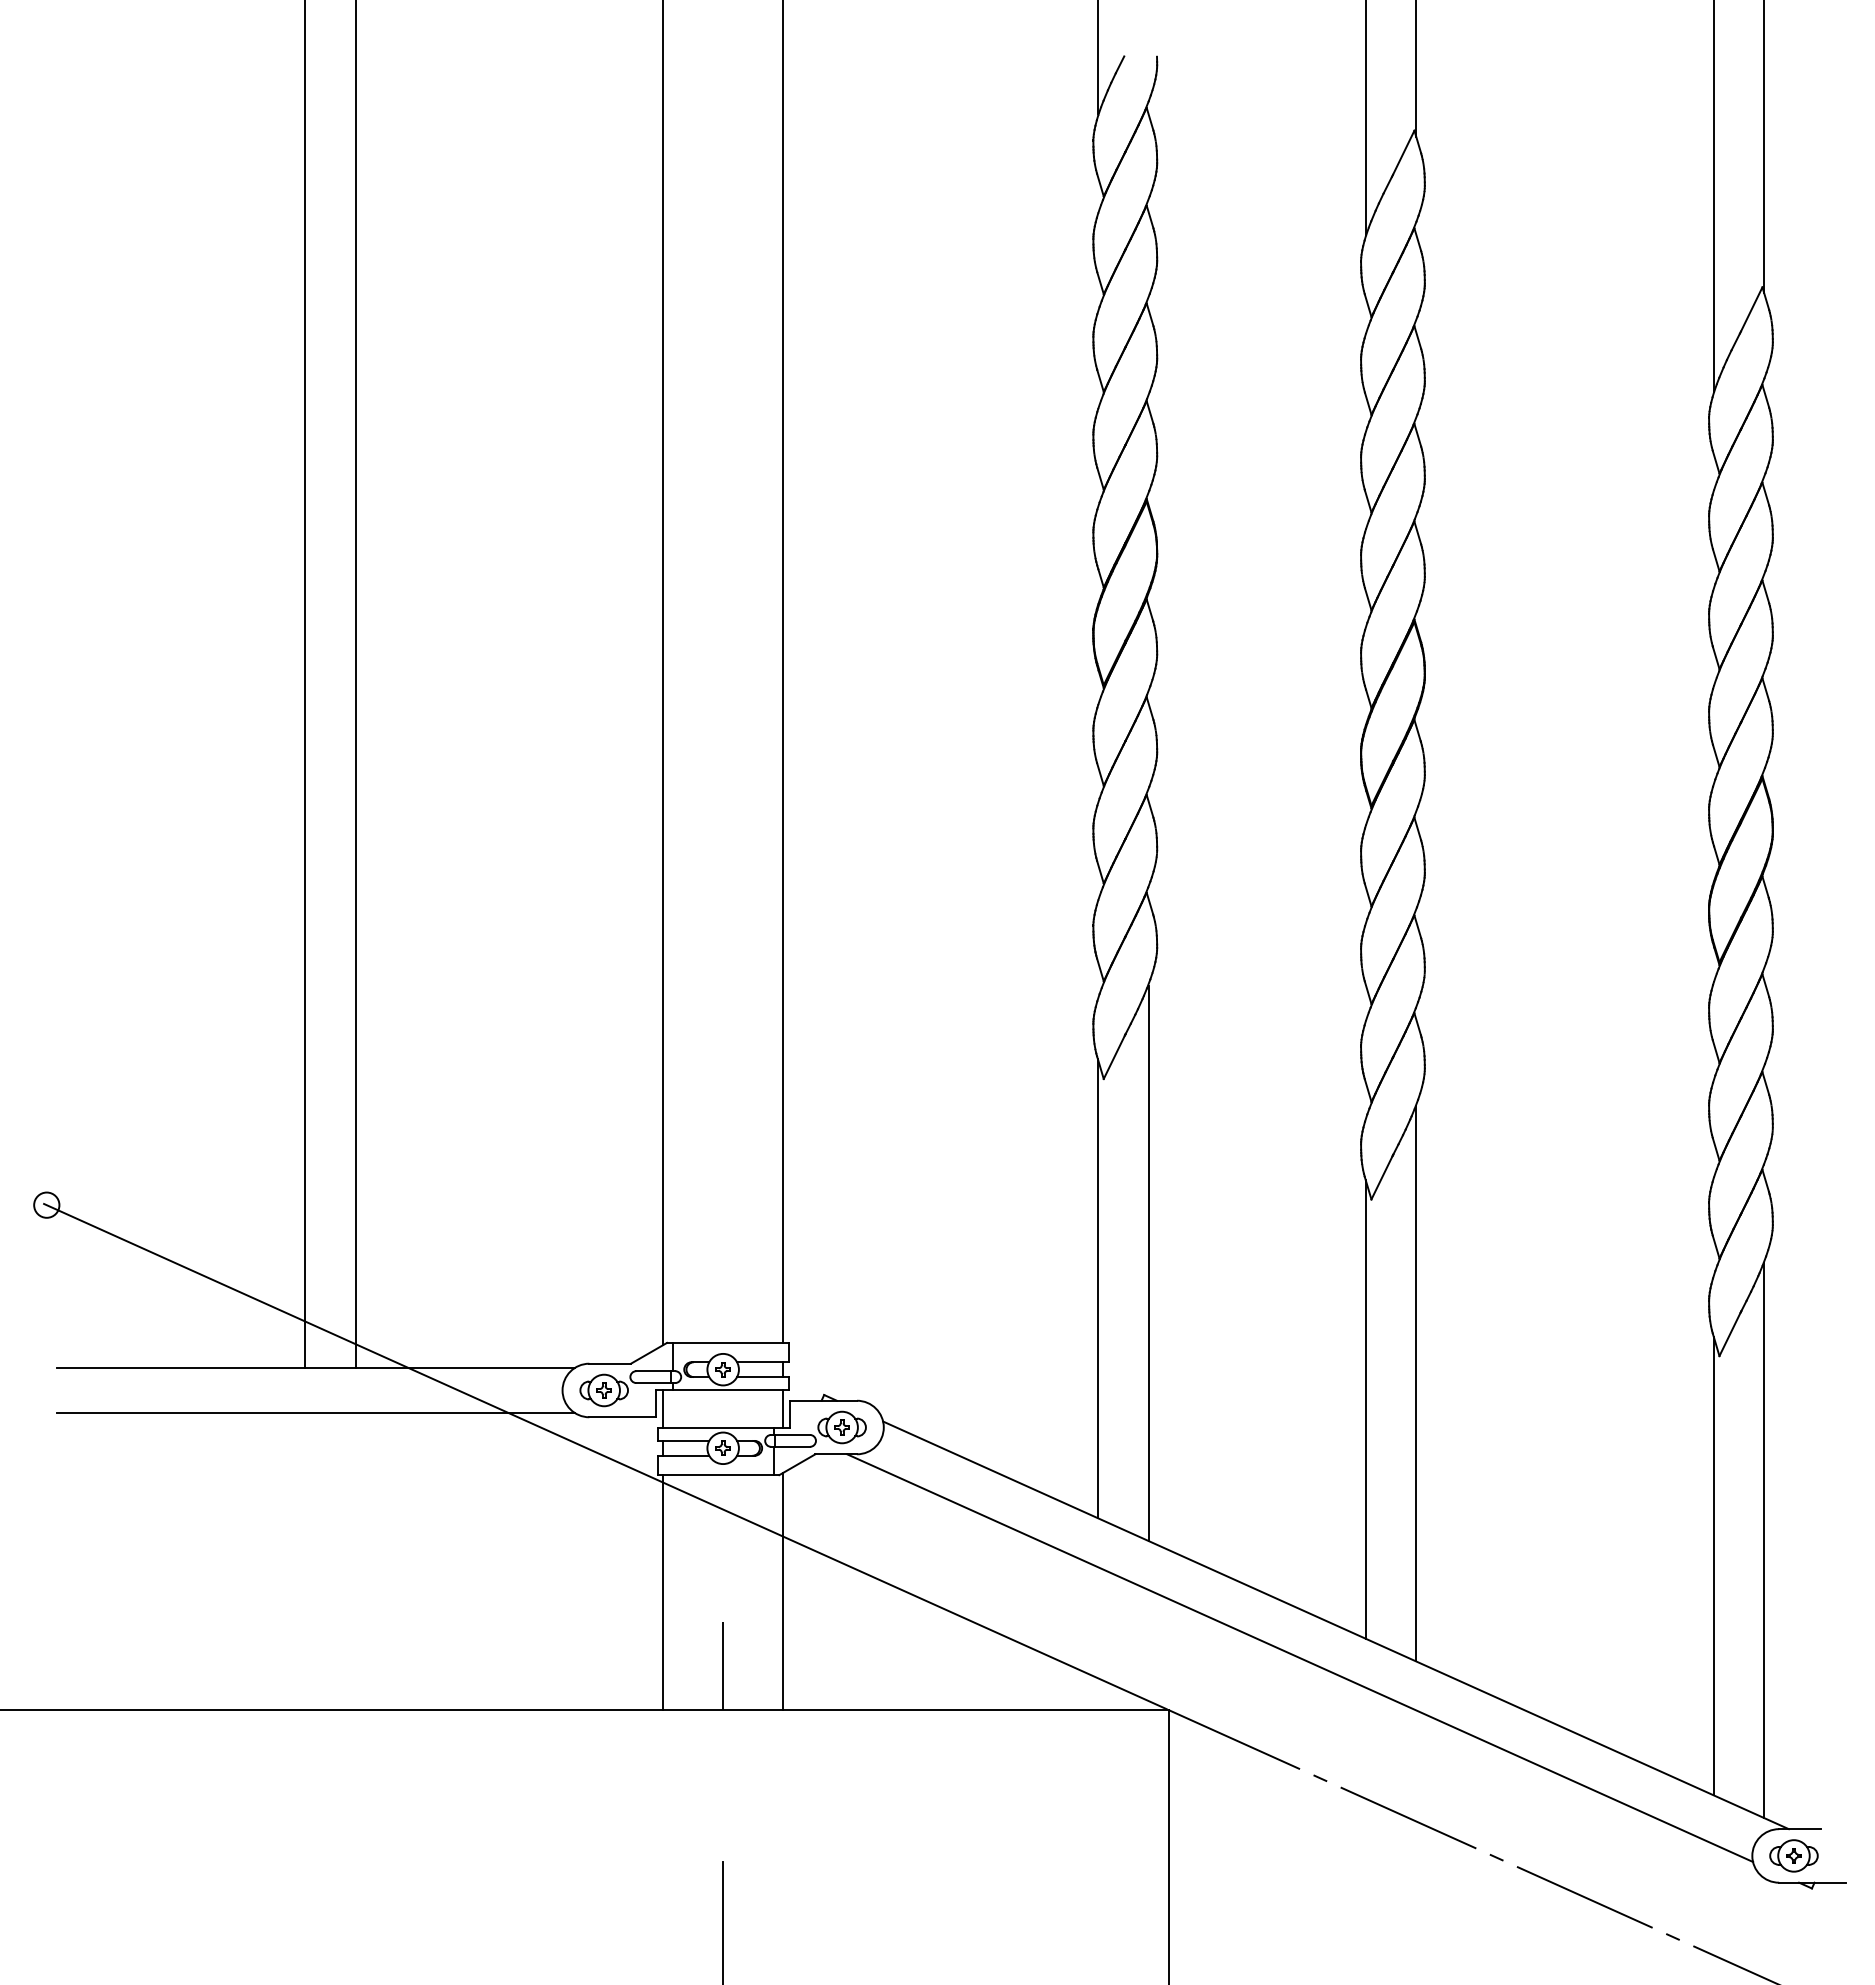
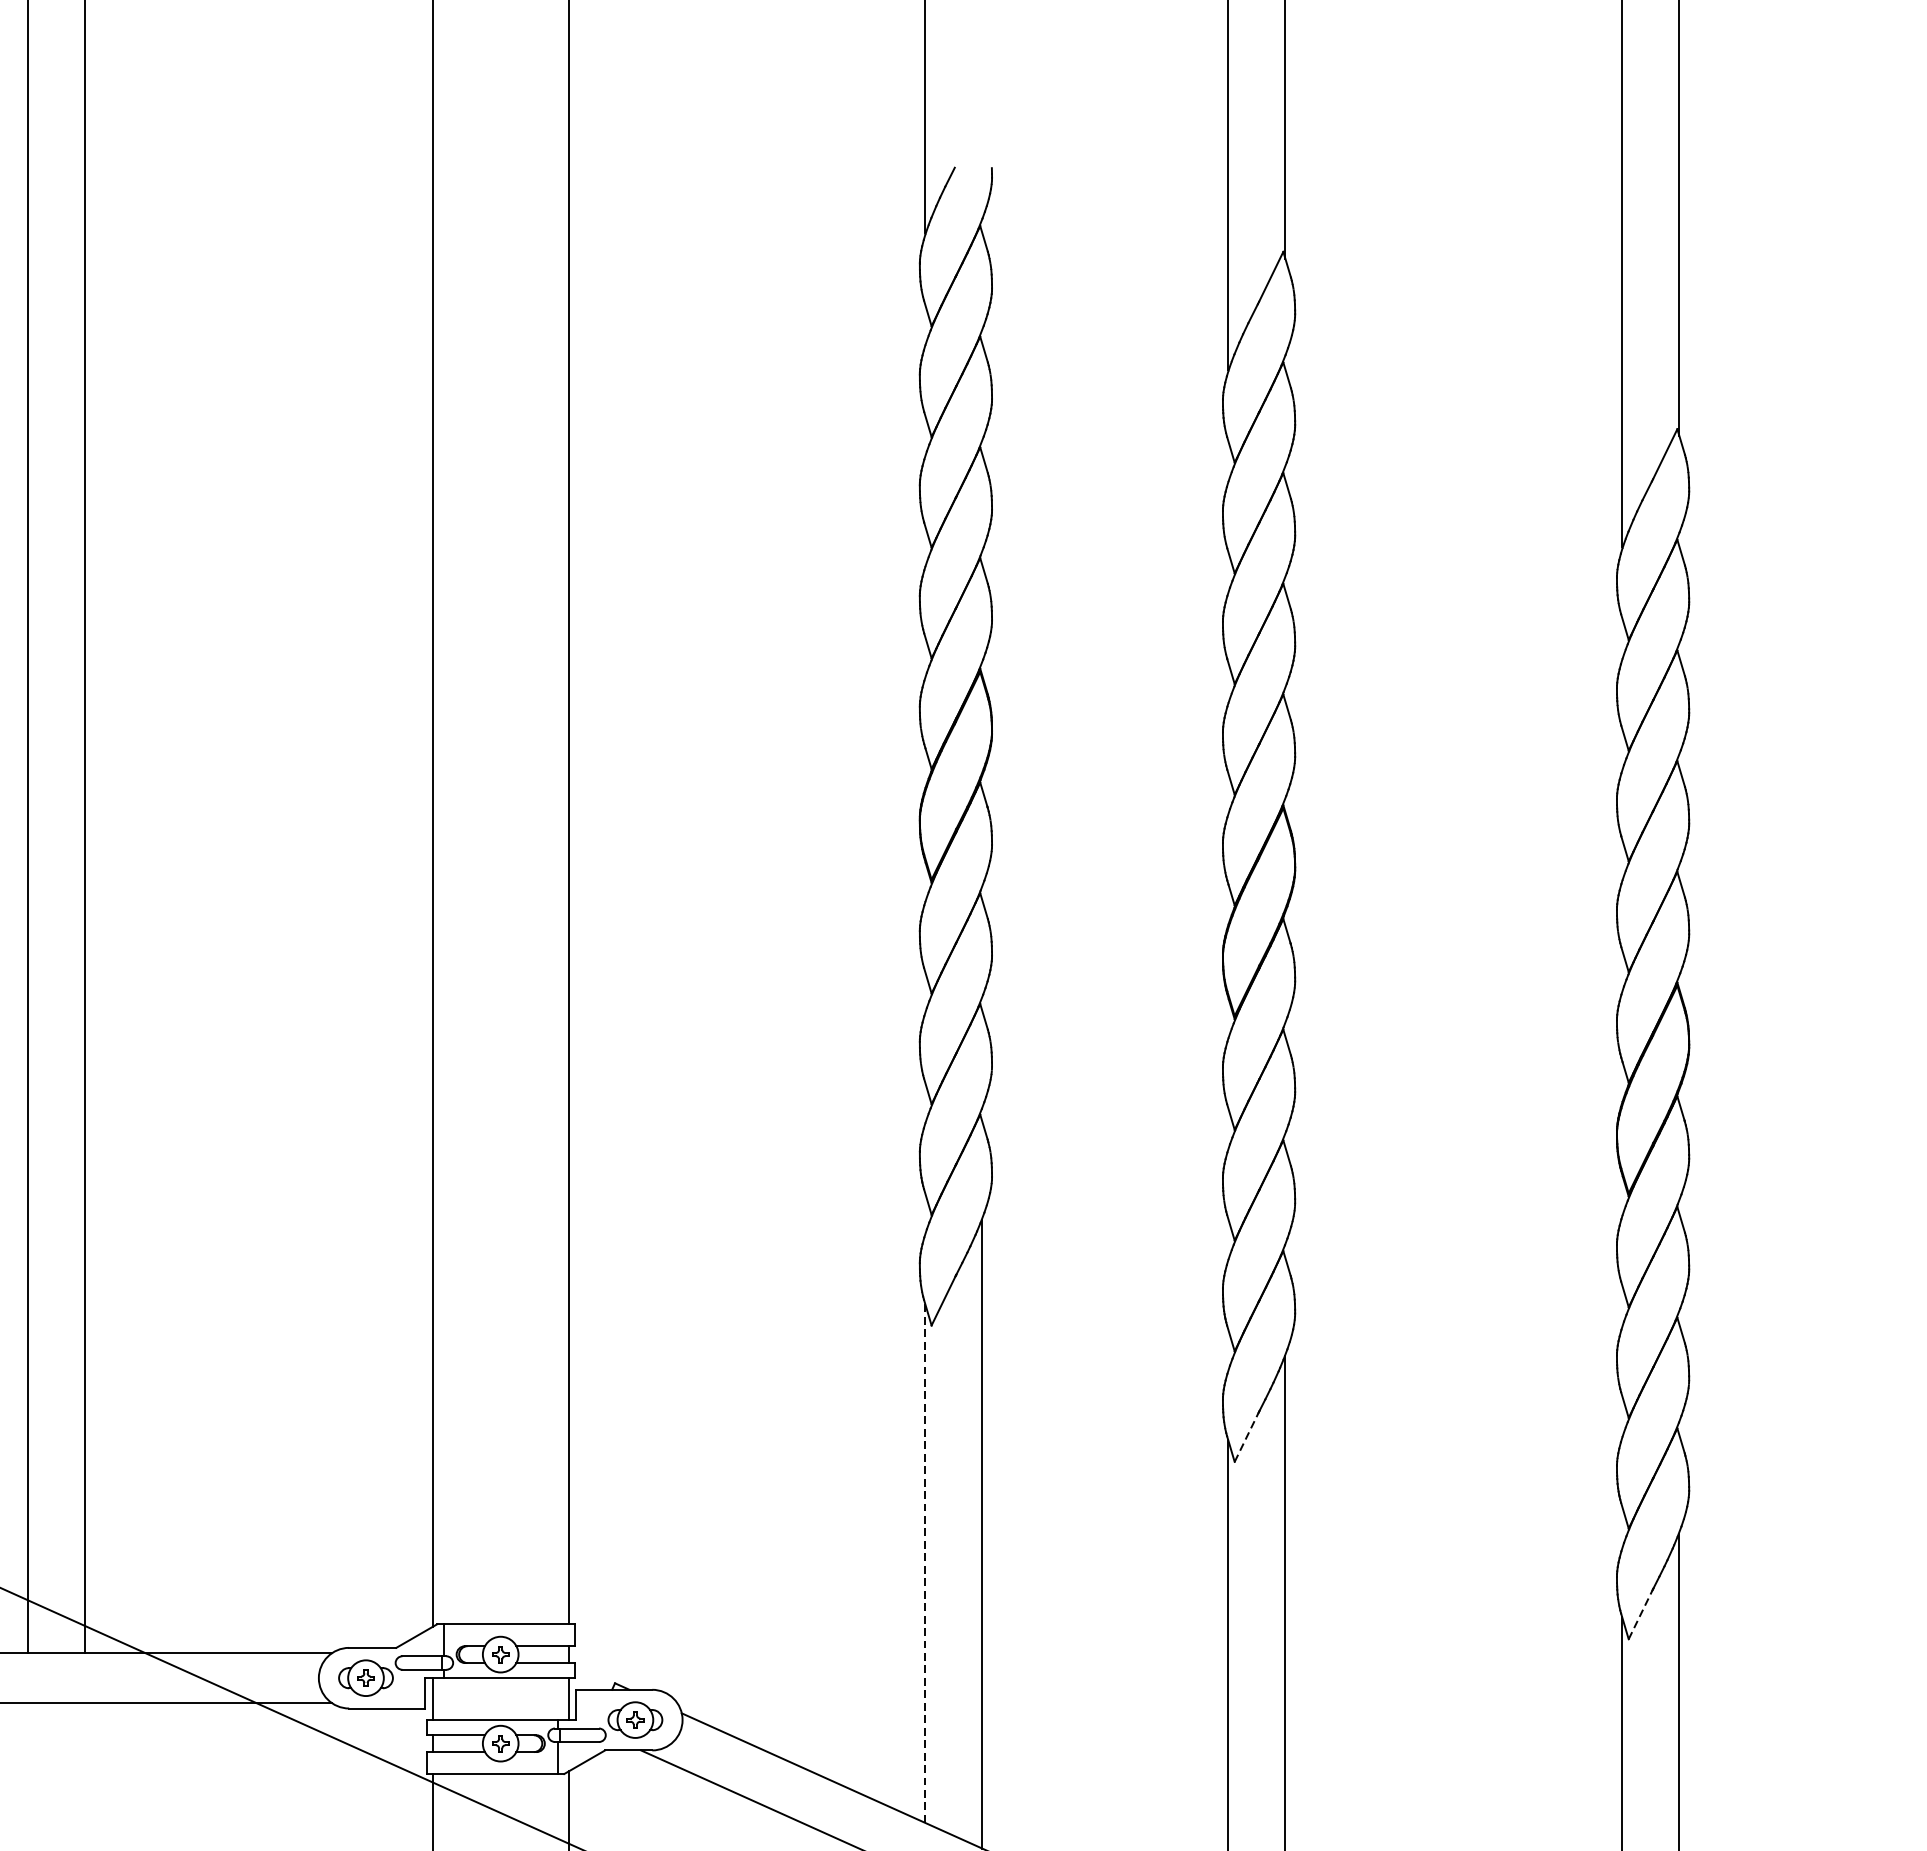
line: (1382, 1177) -> (1247, 1437), solid -> dashed
line: (1097, 1288) -> (924, 1562), solid -> dashed
line: (1730, 1334) -> (1641, 1614), solid -> dashed

